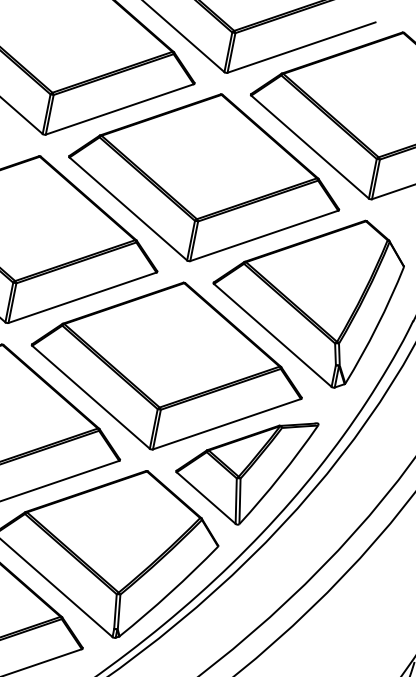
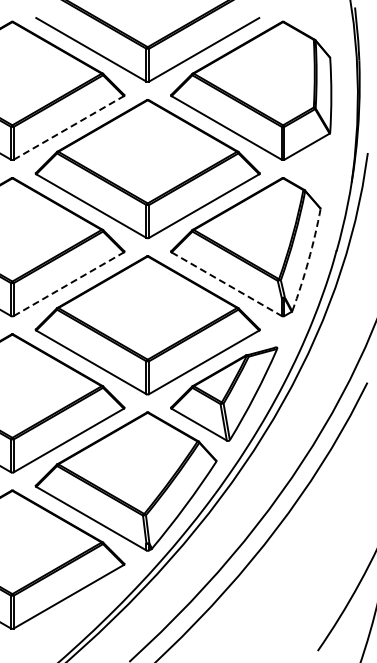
line: (119, 108) -> (68, 127), solid -> dashed
line: (82, 298) -> (68, 284), solid -> dashed
arc: (377, 326) -> (308, 260), solid -> dashed
line: (272, 335) -> (226, 284), solid -> dashed

